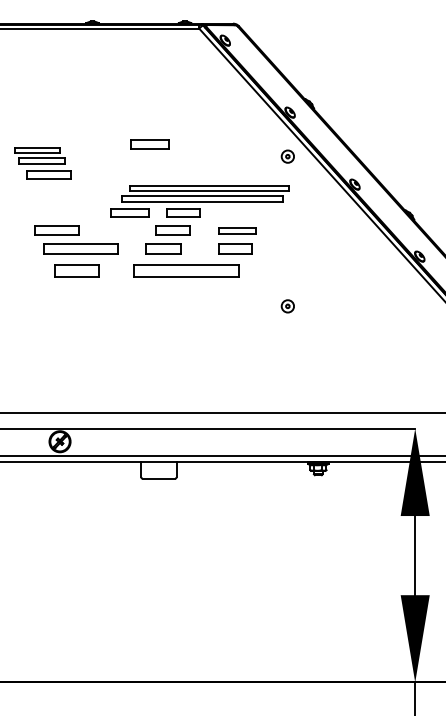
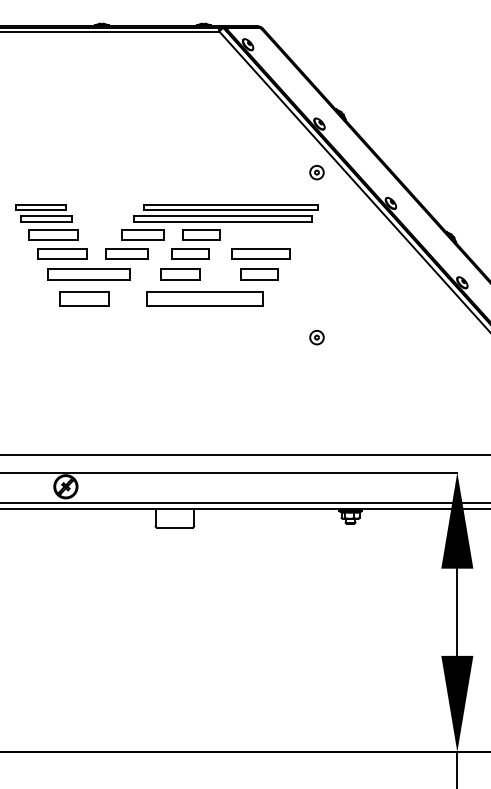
part: (149, 144) -> (125, 253), moved
part: (42, 163) -> (46, 222), moved
part: (237, 230) -> (261, 253), size x1.43

